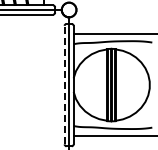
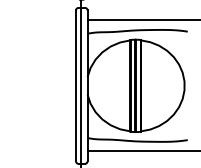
line: (64, 84) -> (75, 85), dashed -> solid

